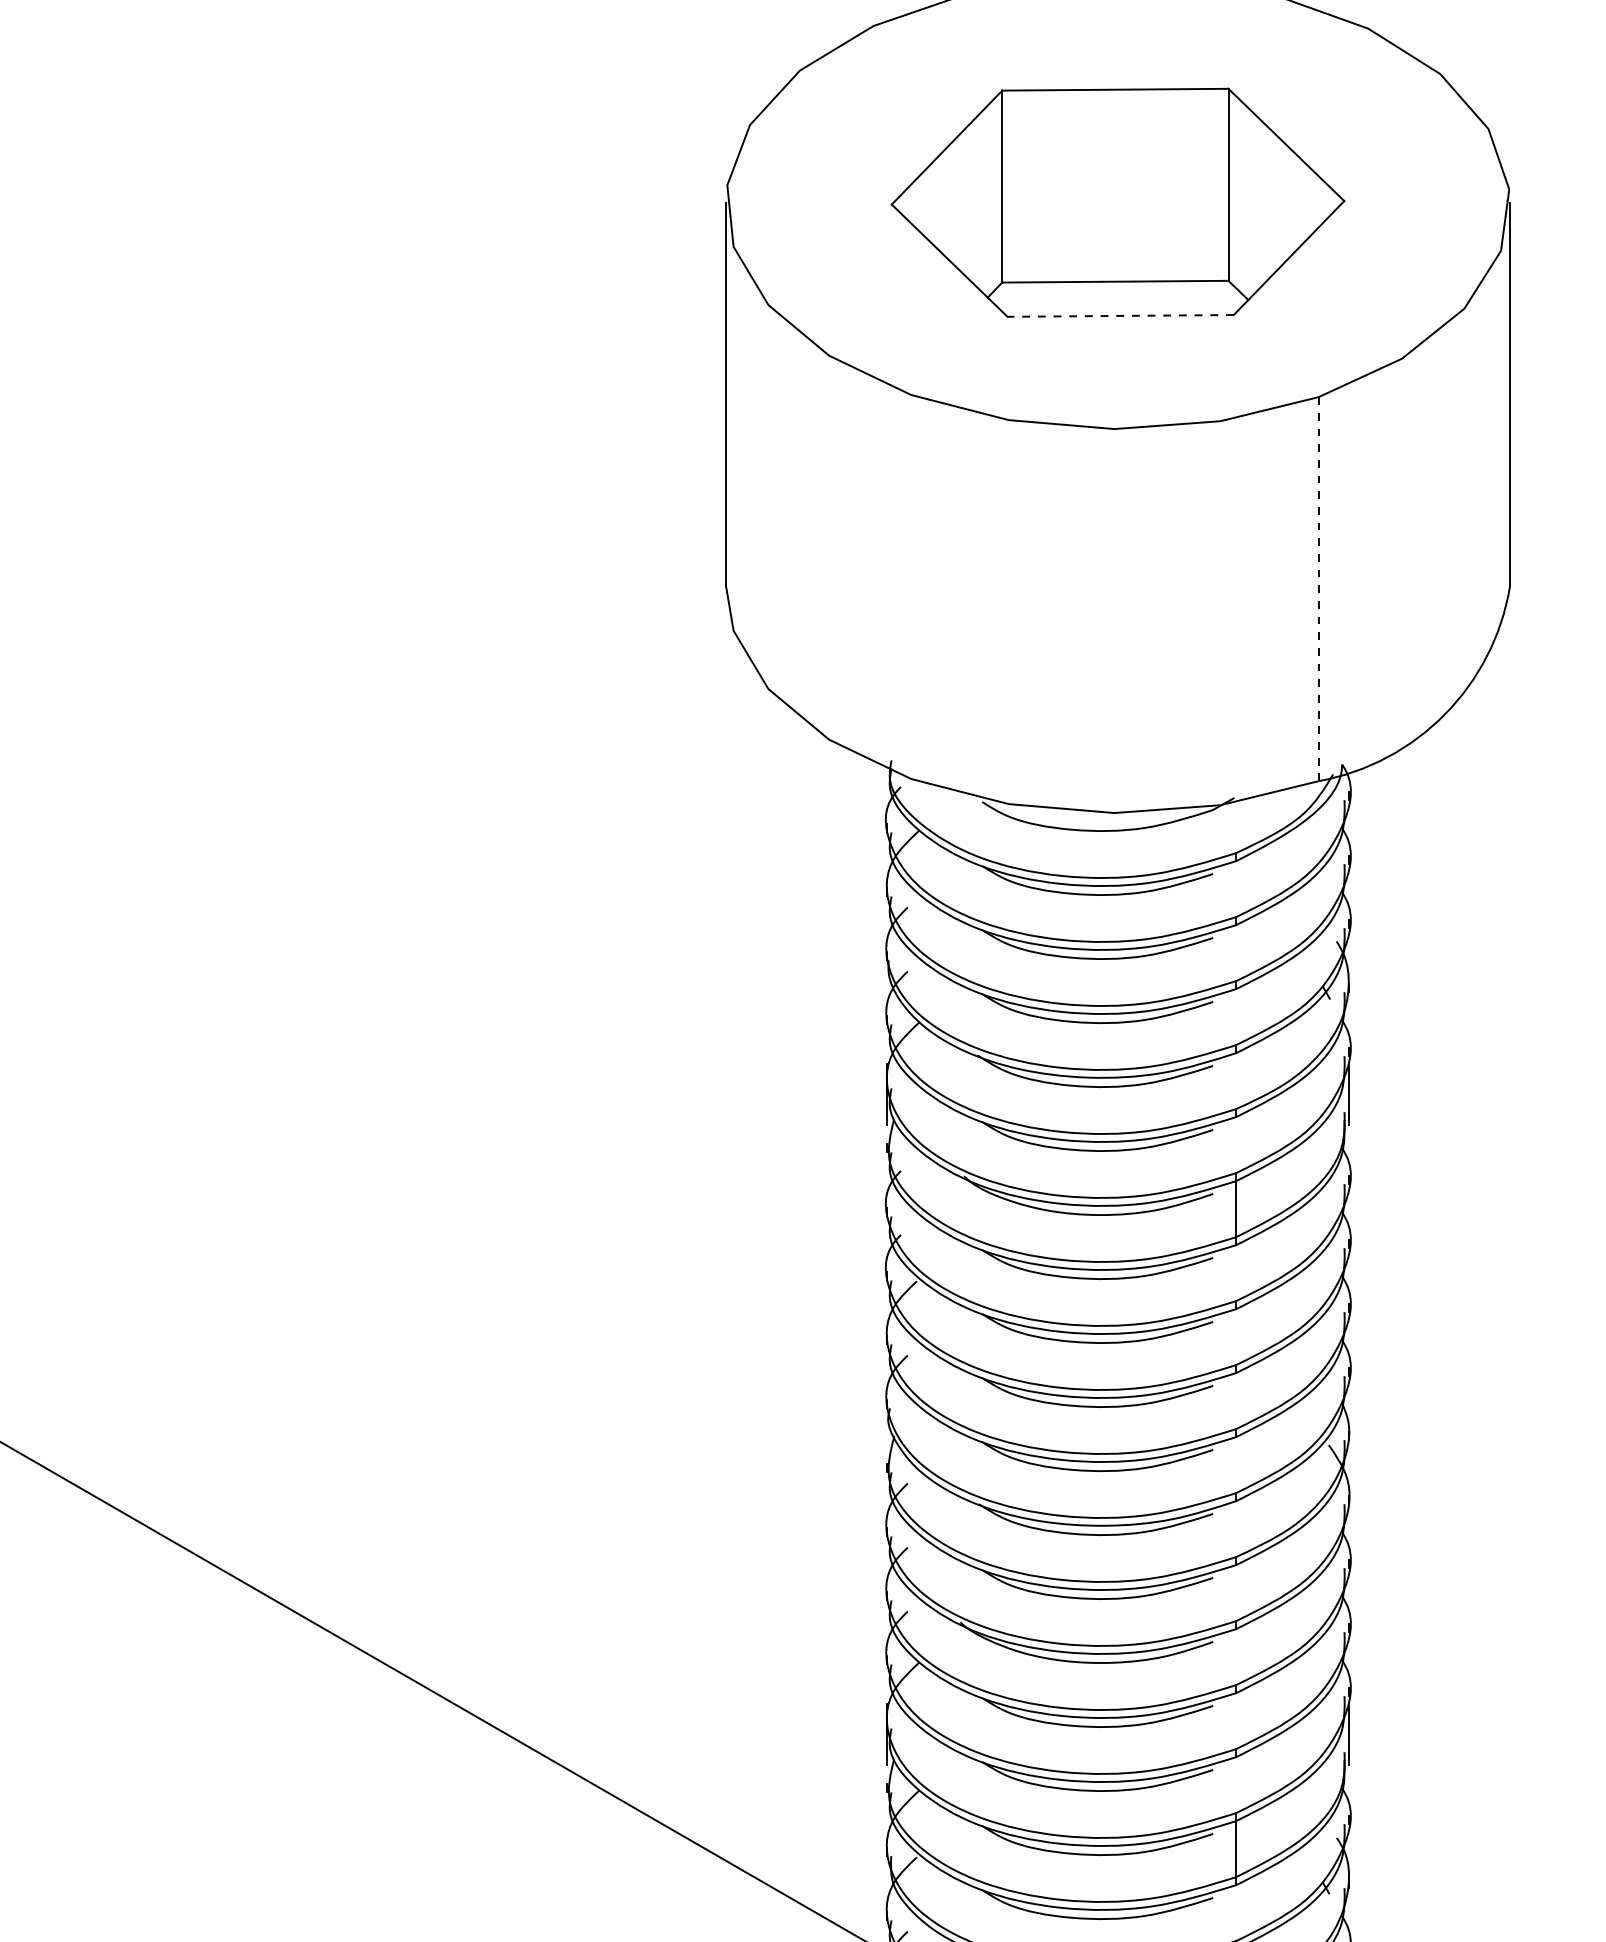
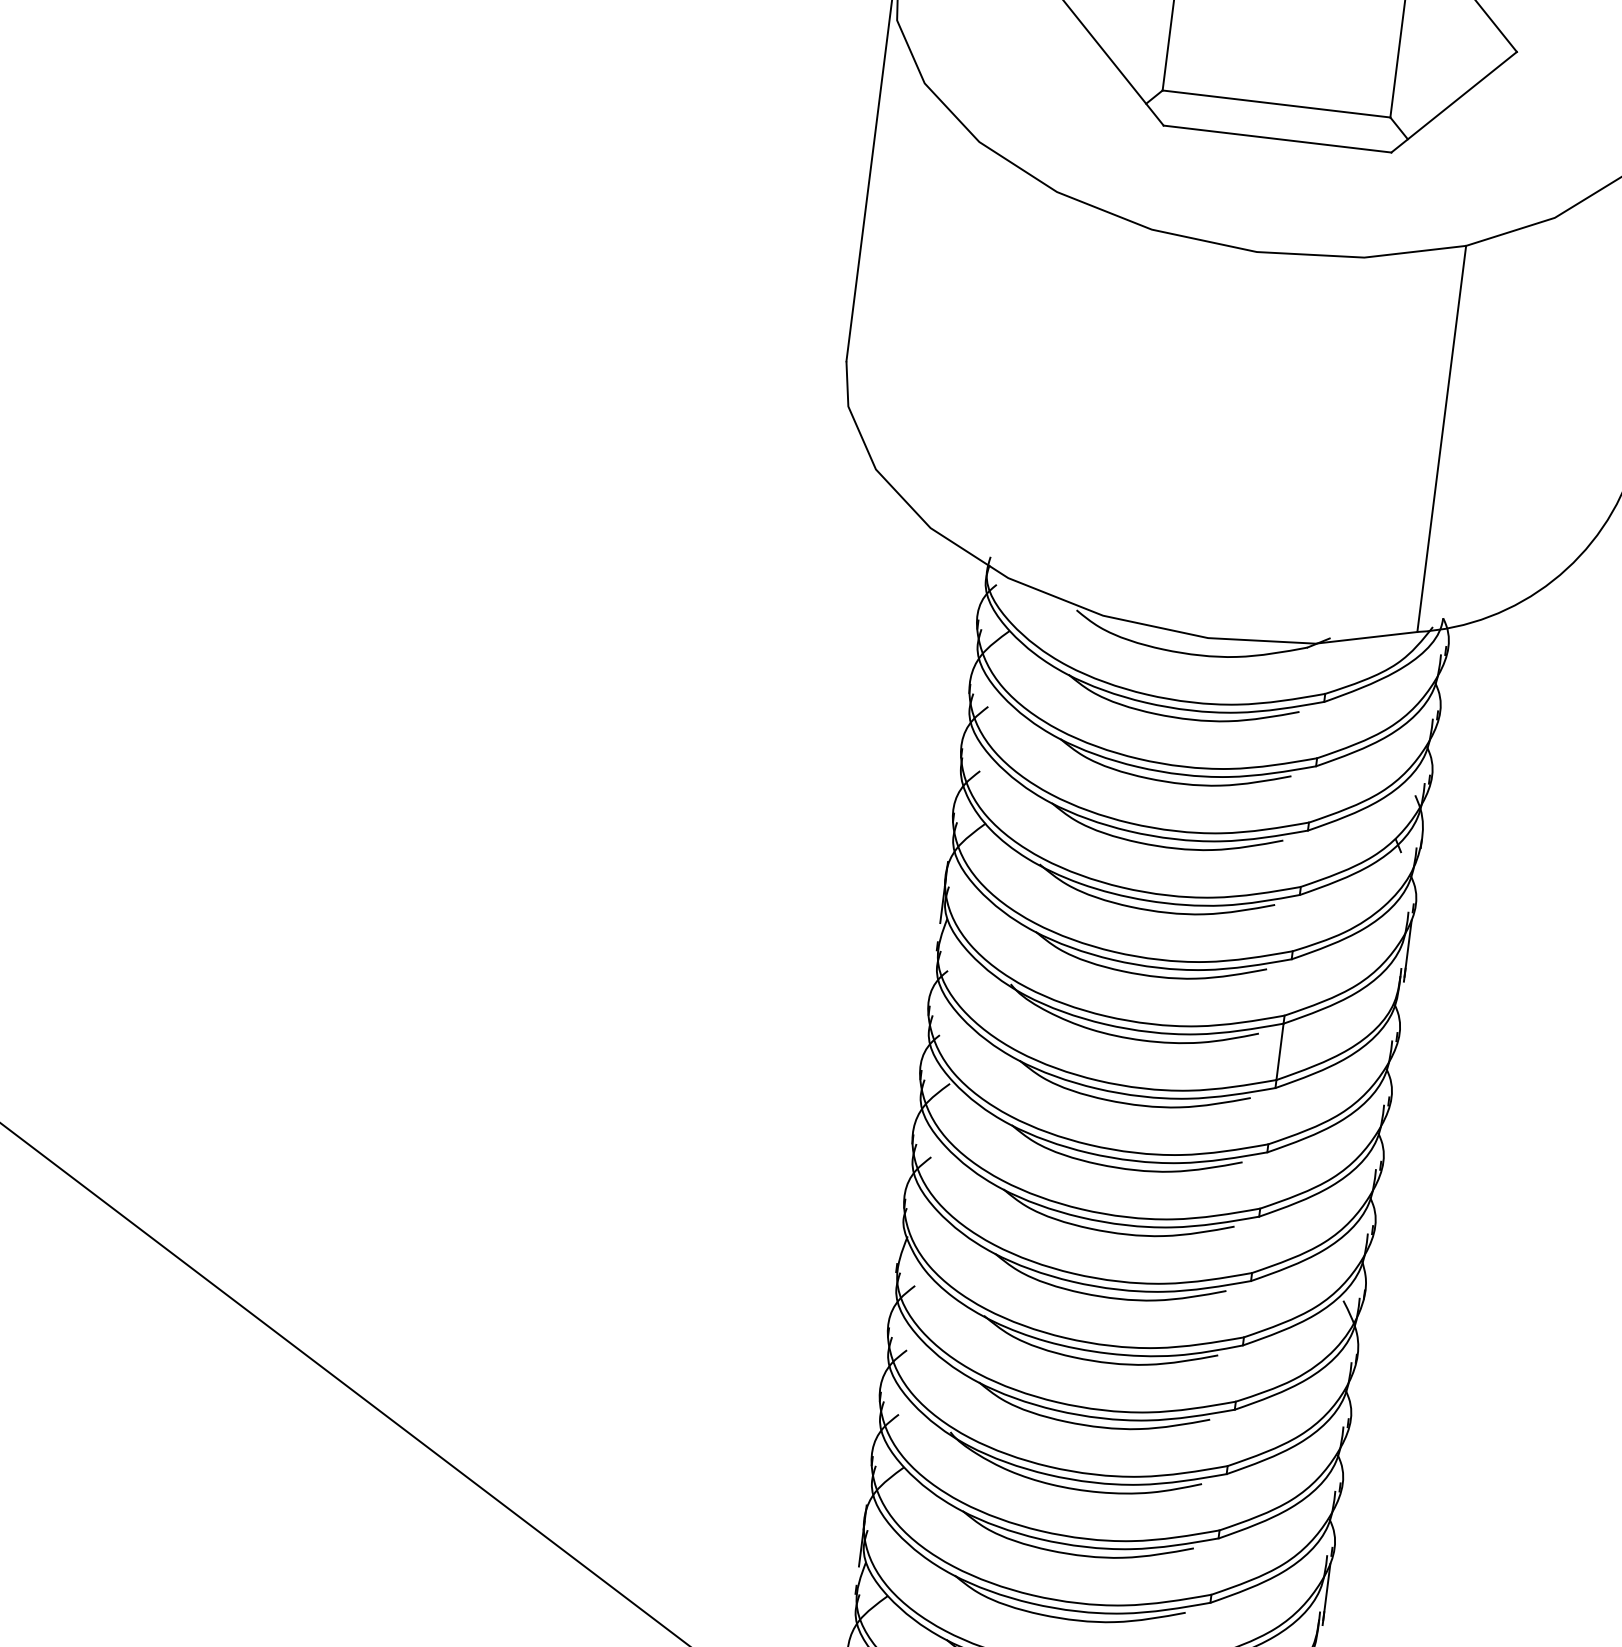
line: (1120, 315) -> (1277, 138), dashed -> solid
line: (1318, 589) -> (1441, 439), dashed -> solid

